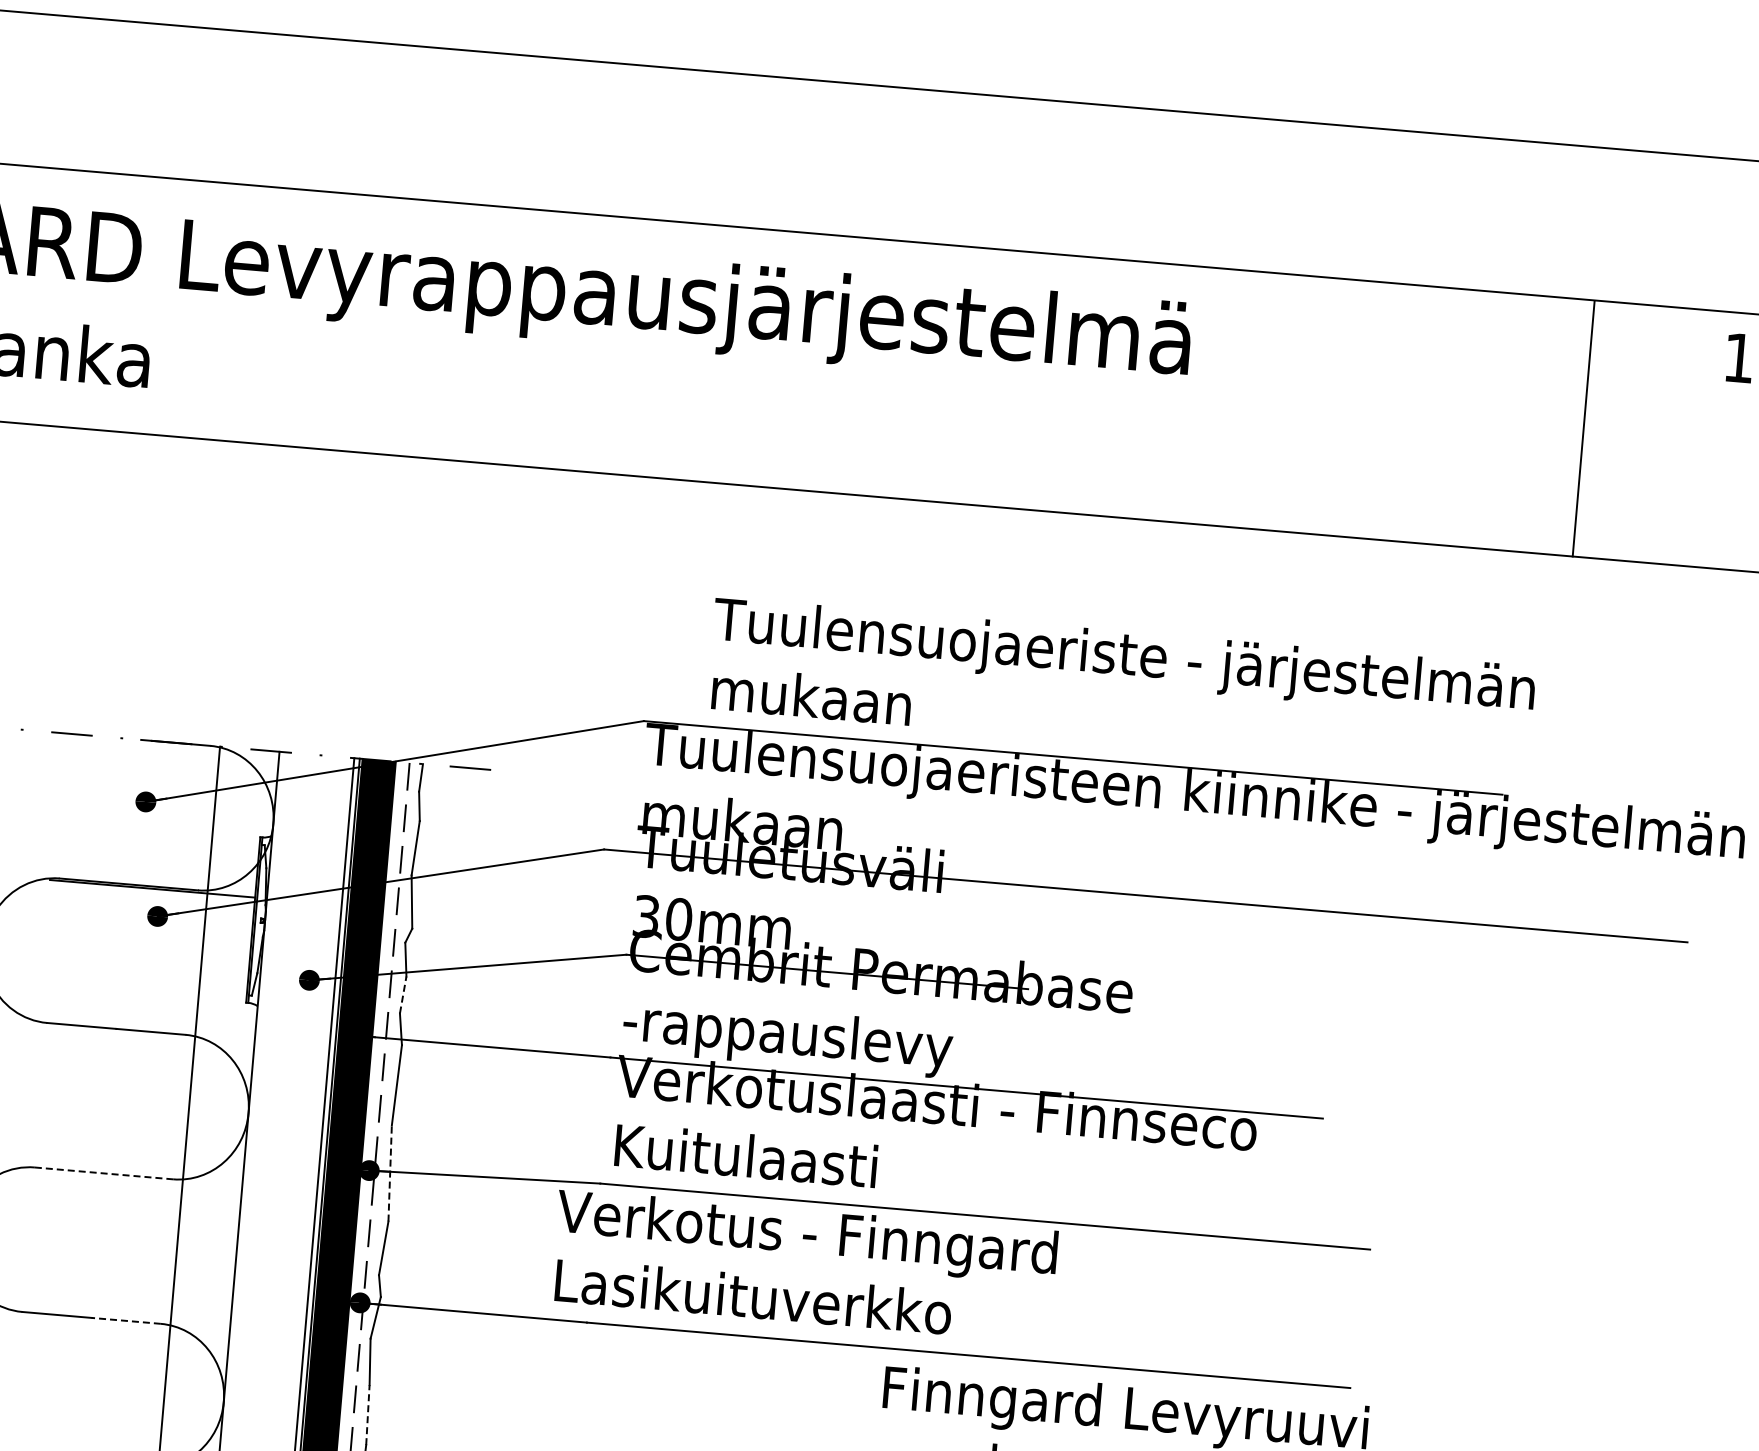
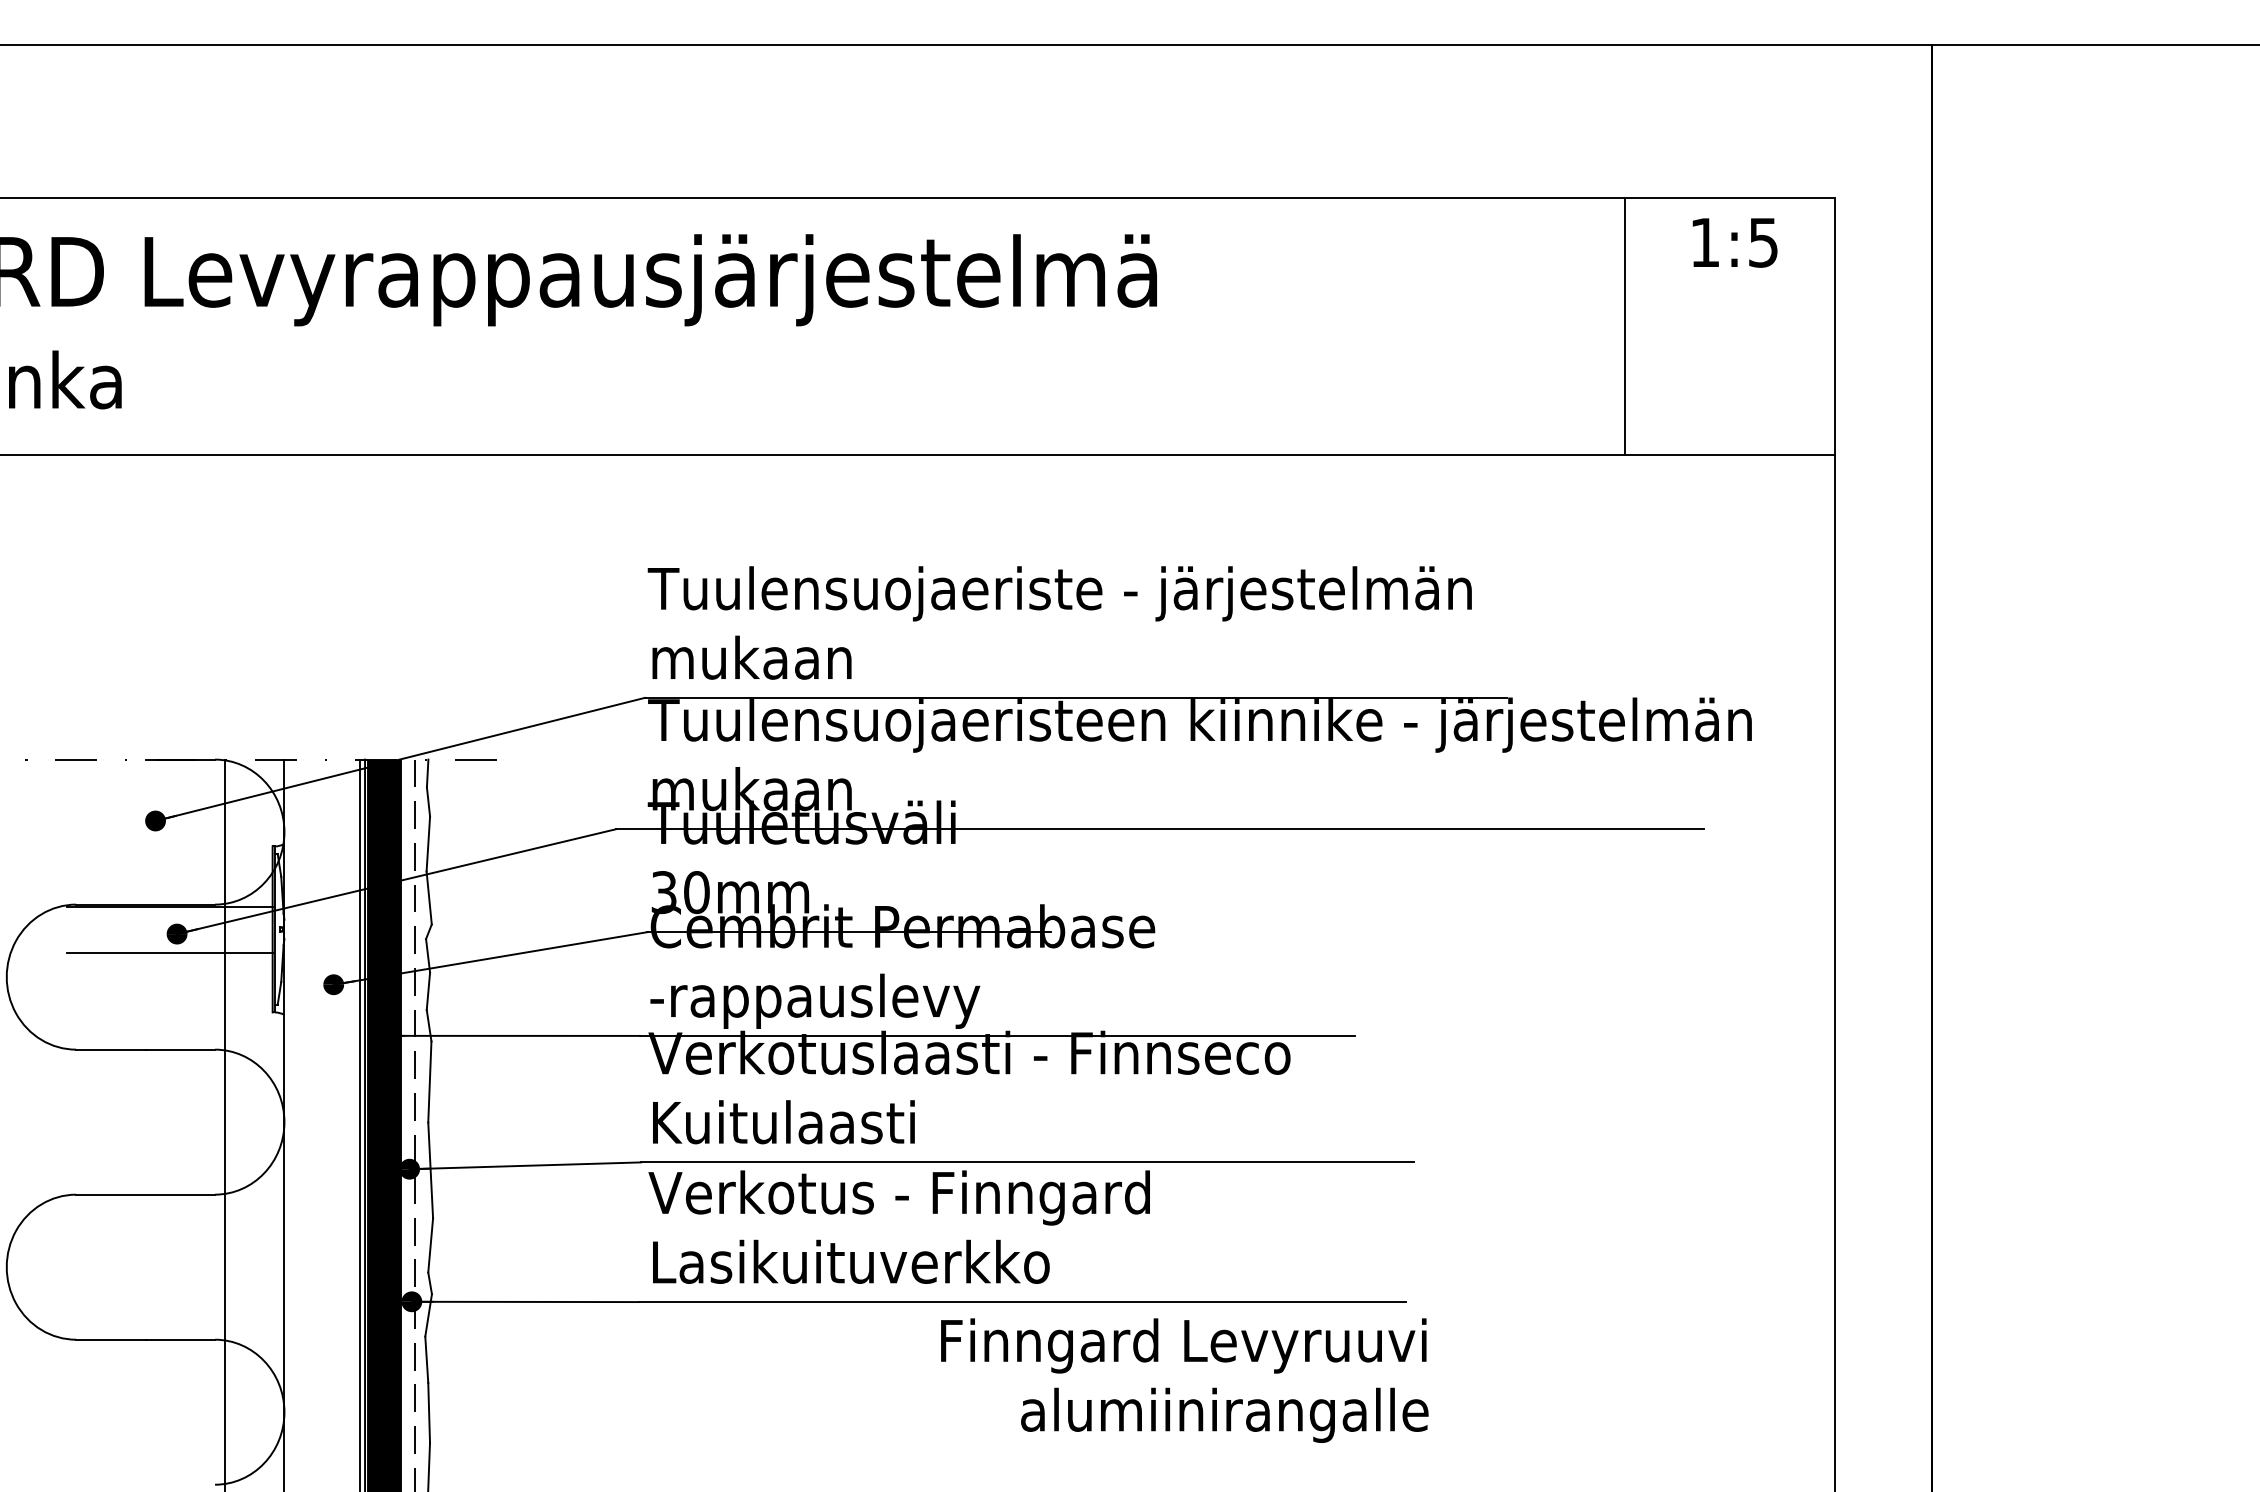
line: (1583, 428) -> (1625, 326), moved
text: (1121, 687) -> (1059, 622), moved
line: (148, 934) -> (169, 952), added
line: (403, 995) -> (428, 991), dashed -> solid
line: (104, 1173) -> (146, 1194), dashed -> solid
line: (389, 1173) -> (430, 1170), dashed -> solid
text: (803, 1265) -> (898, 1226), moved
line: (126, 1320) -> (180, 1339), dashed -> solid
line: (368, 1414) -> (429, 1412), dashed -> solid

